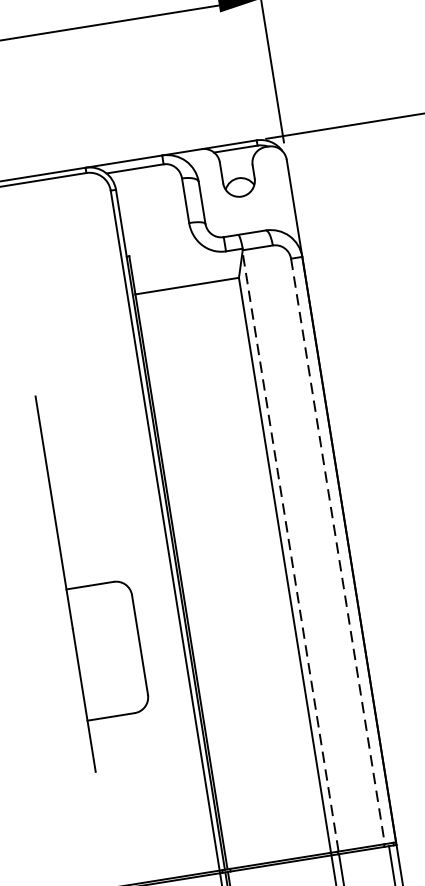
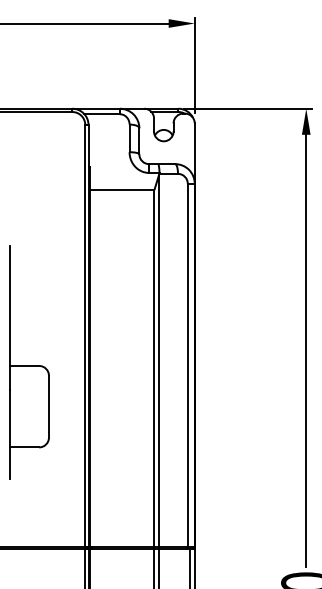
line: (291, 551) -> (159, 360), dashed -> solid
line: (337, 551) -> (187, 365), dashed -> solid
part: (97, 578) -> (29, 362), moved

